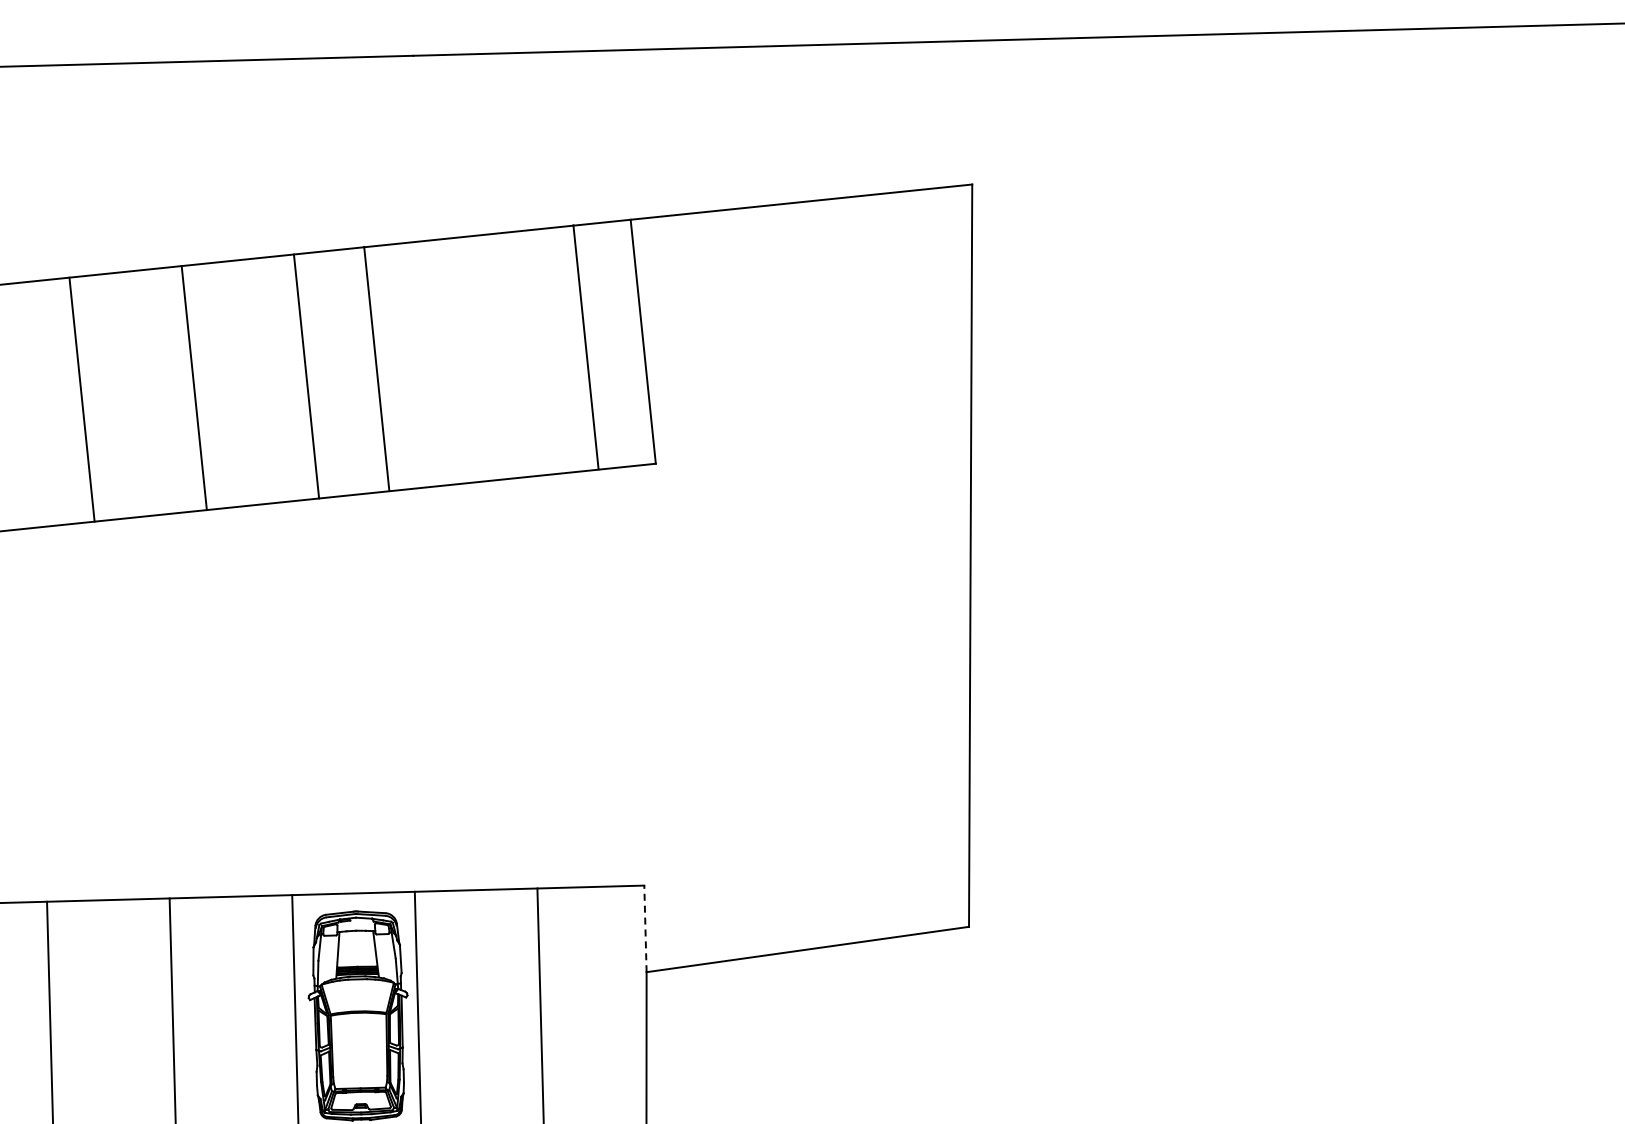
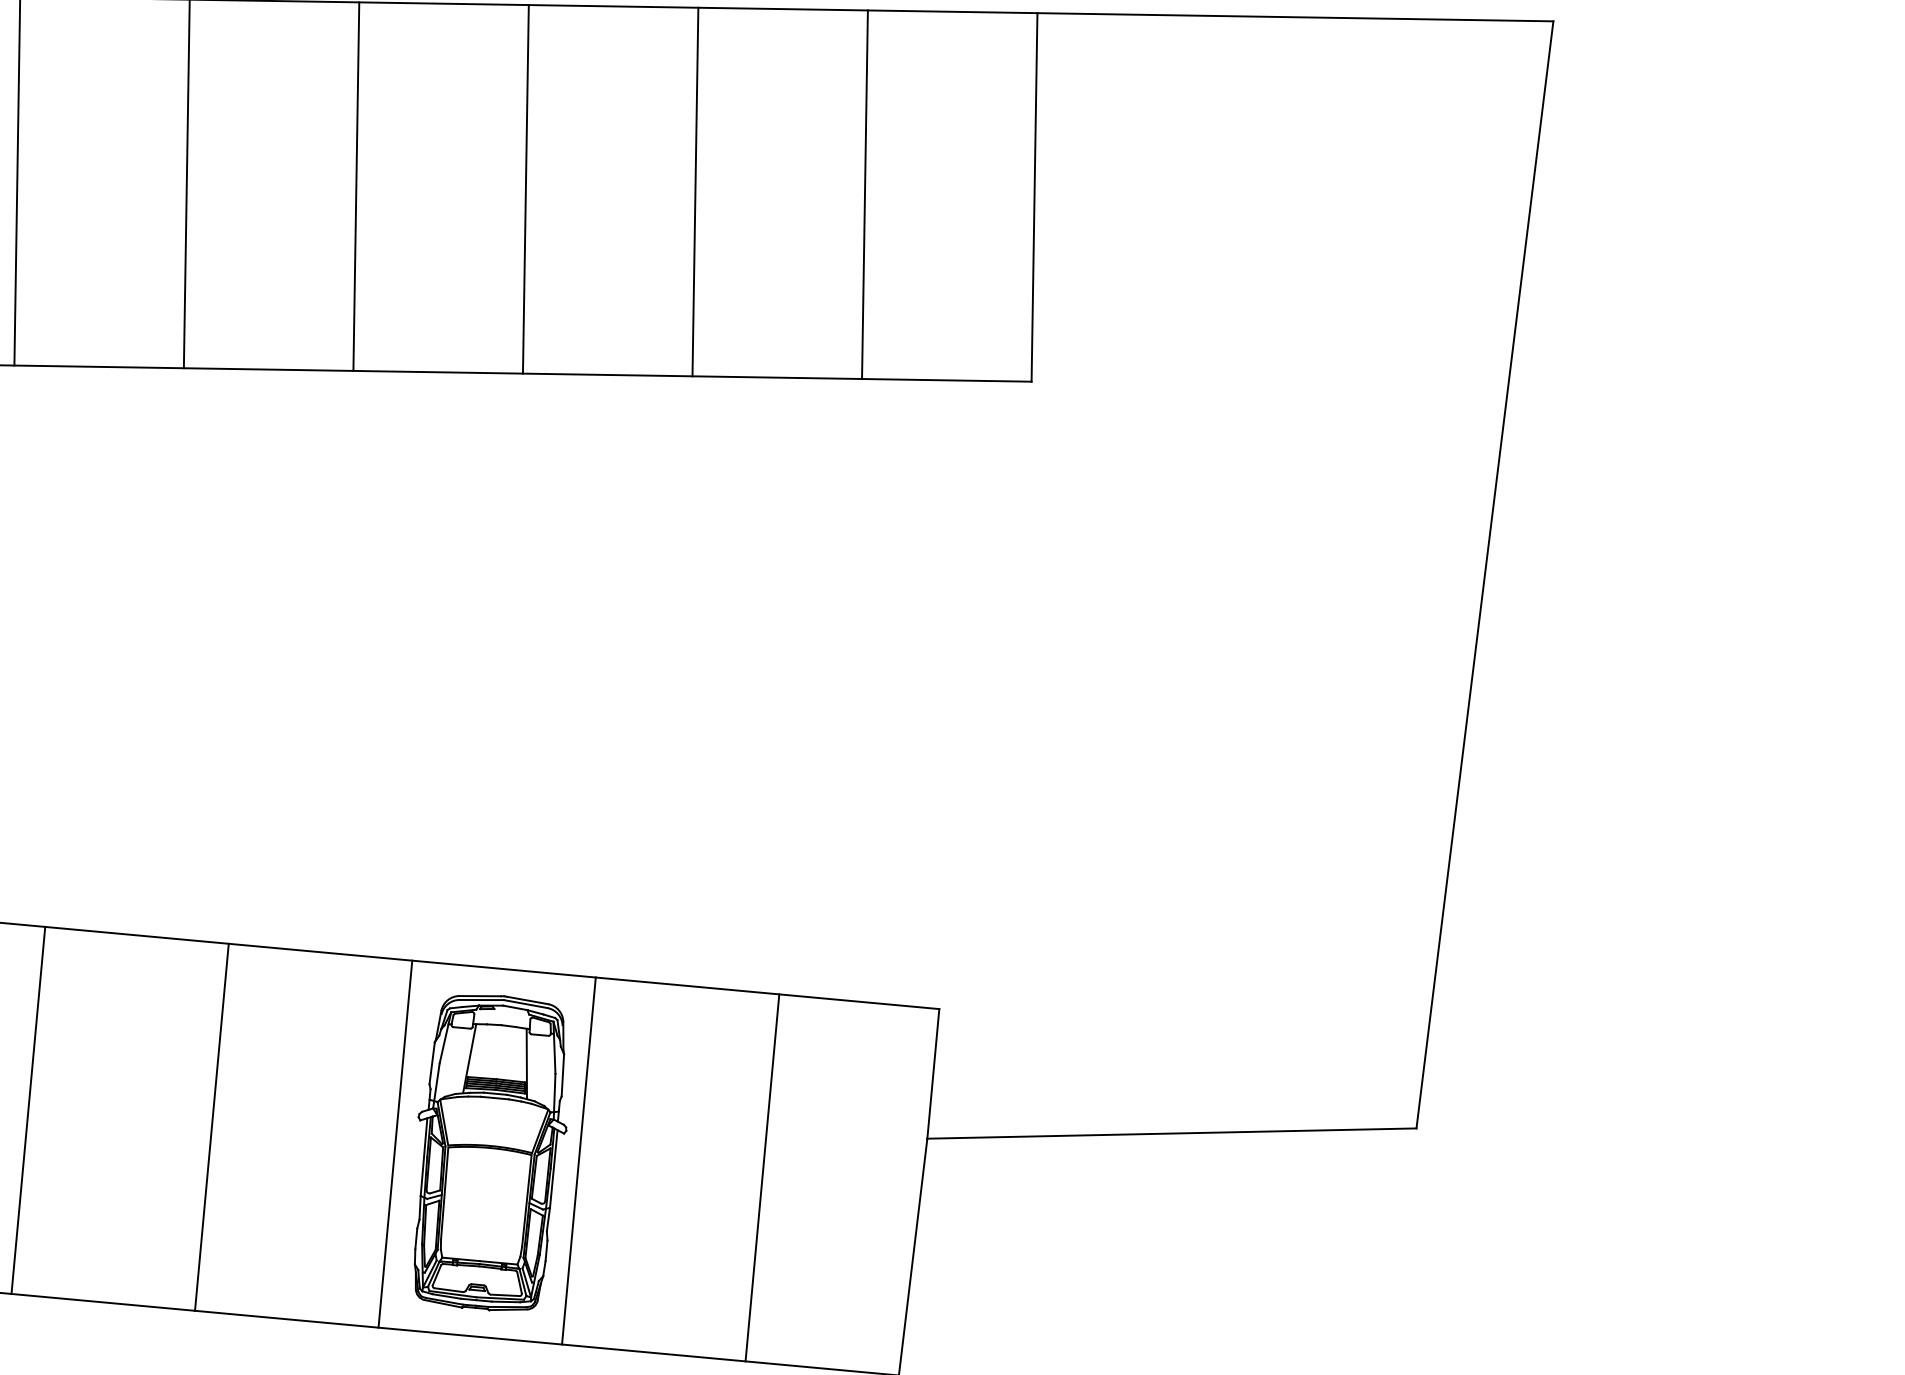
line: (585, 347) -> (864, 194), moved
line: (376, 368) -> (695, 191), moved
line: (645, 928) -> (933, 1073), dashed -> solid

